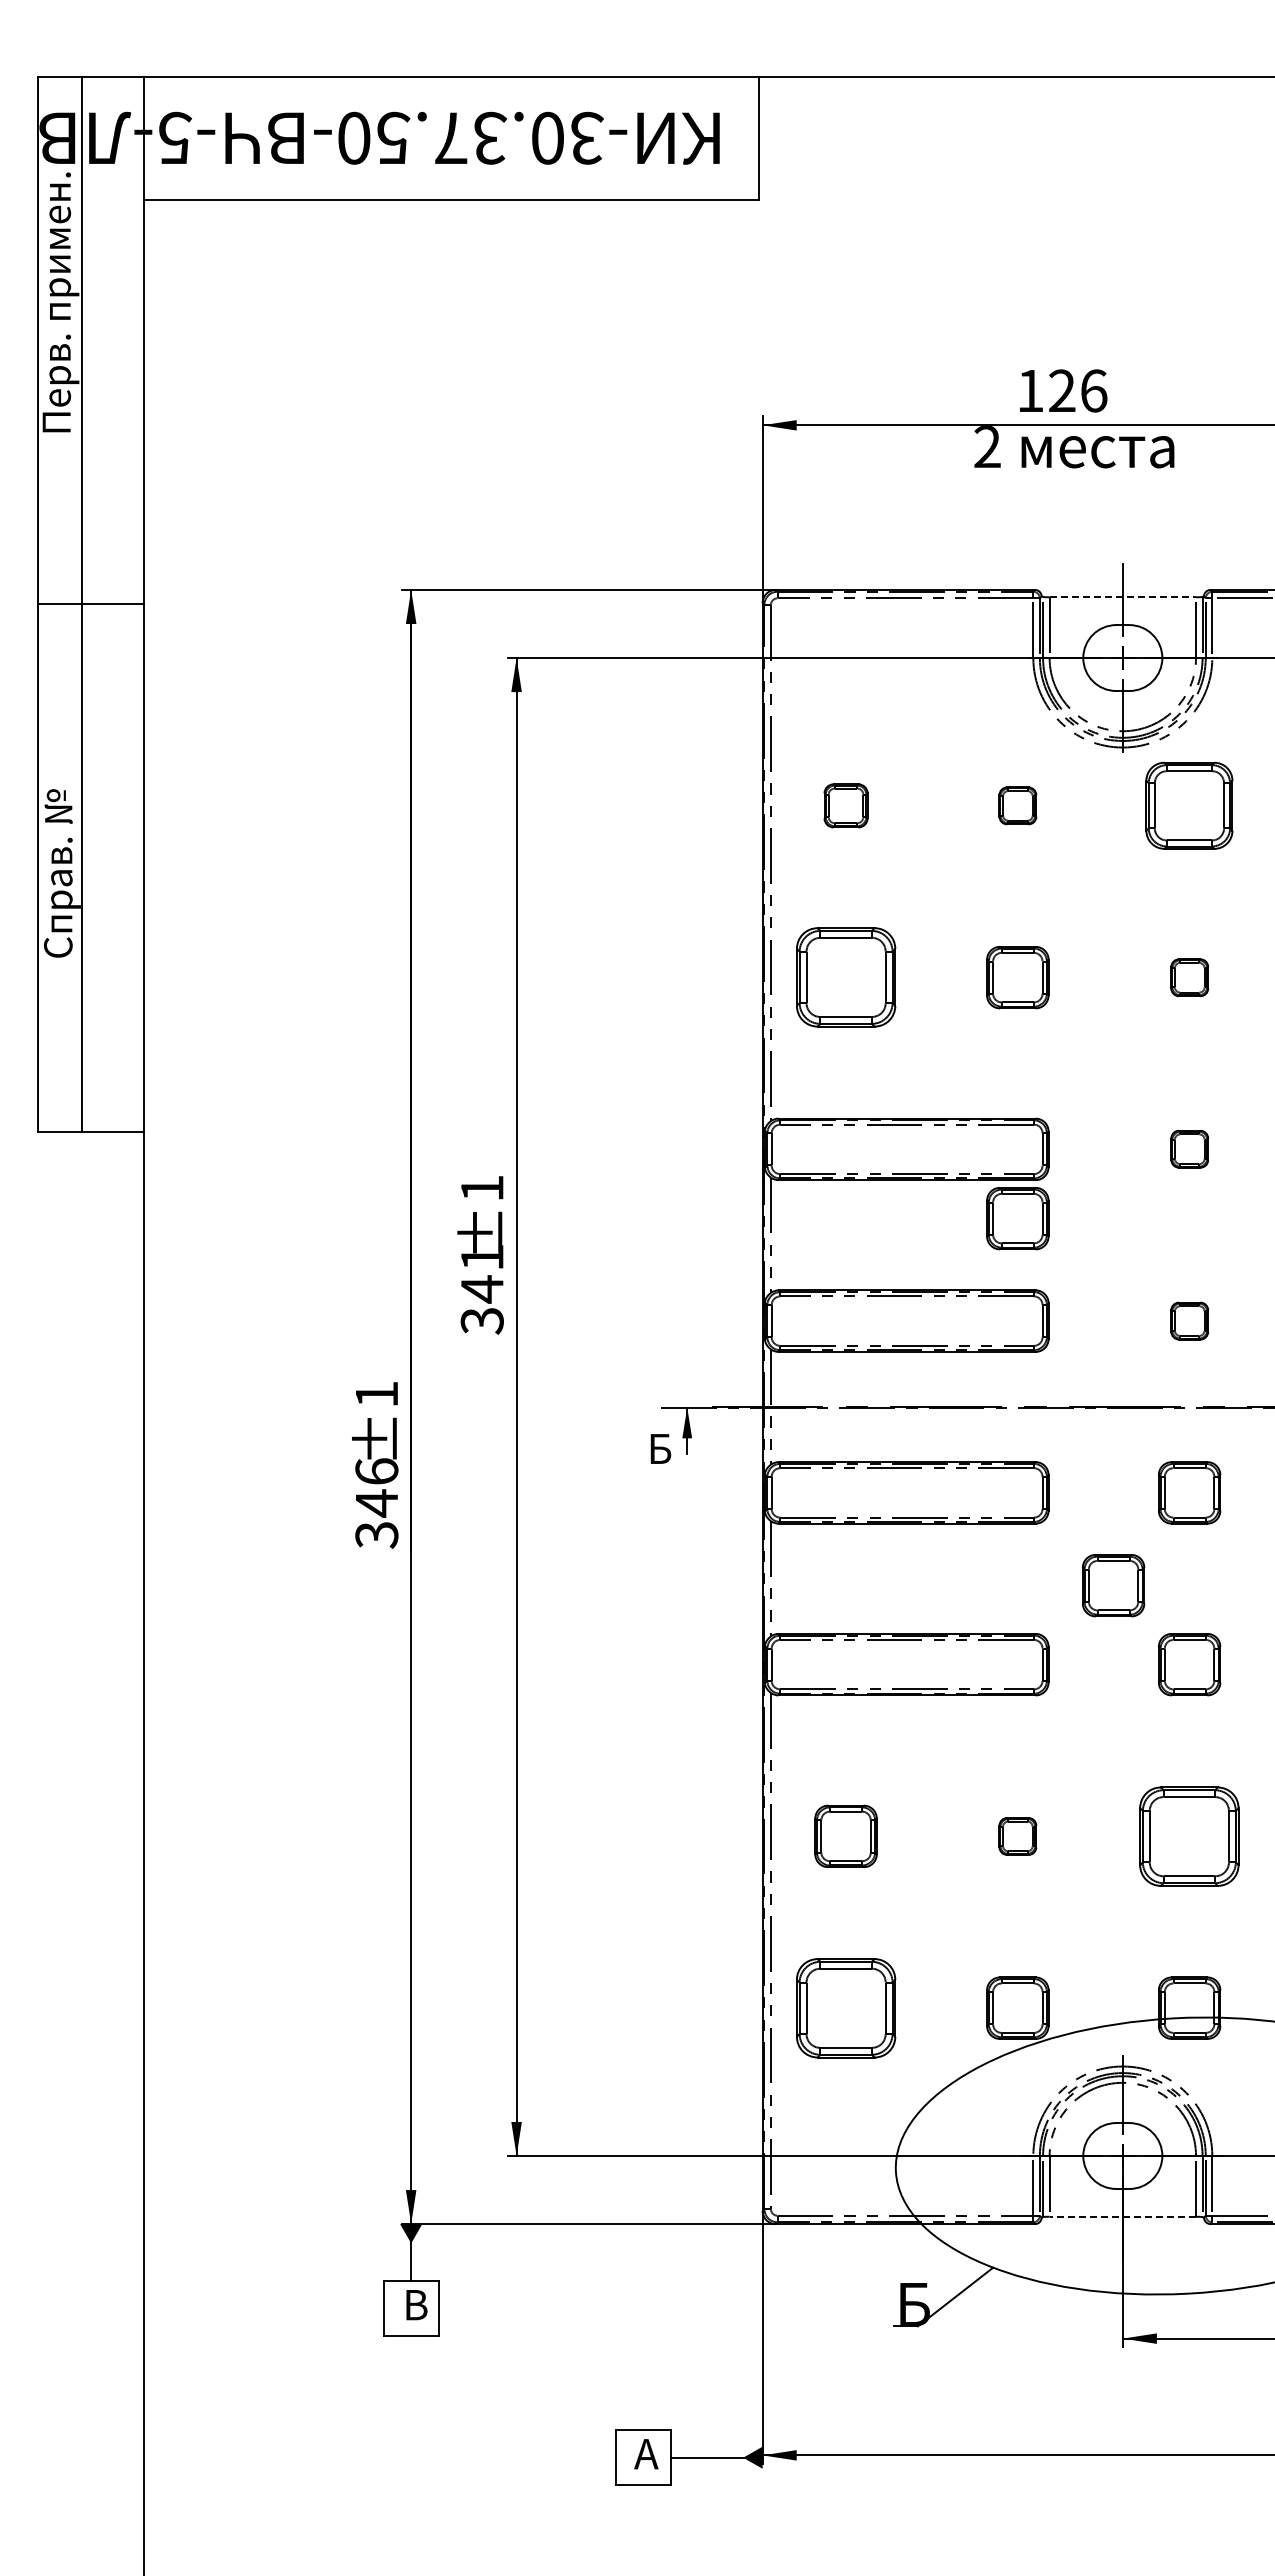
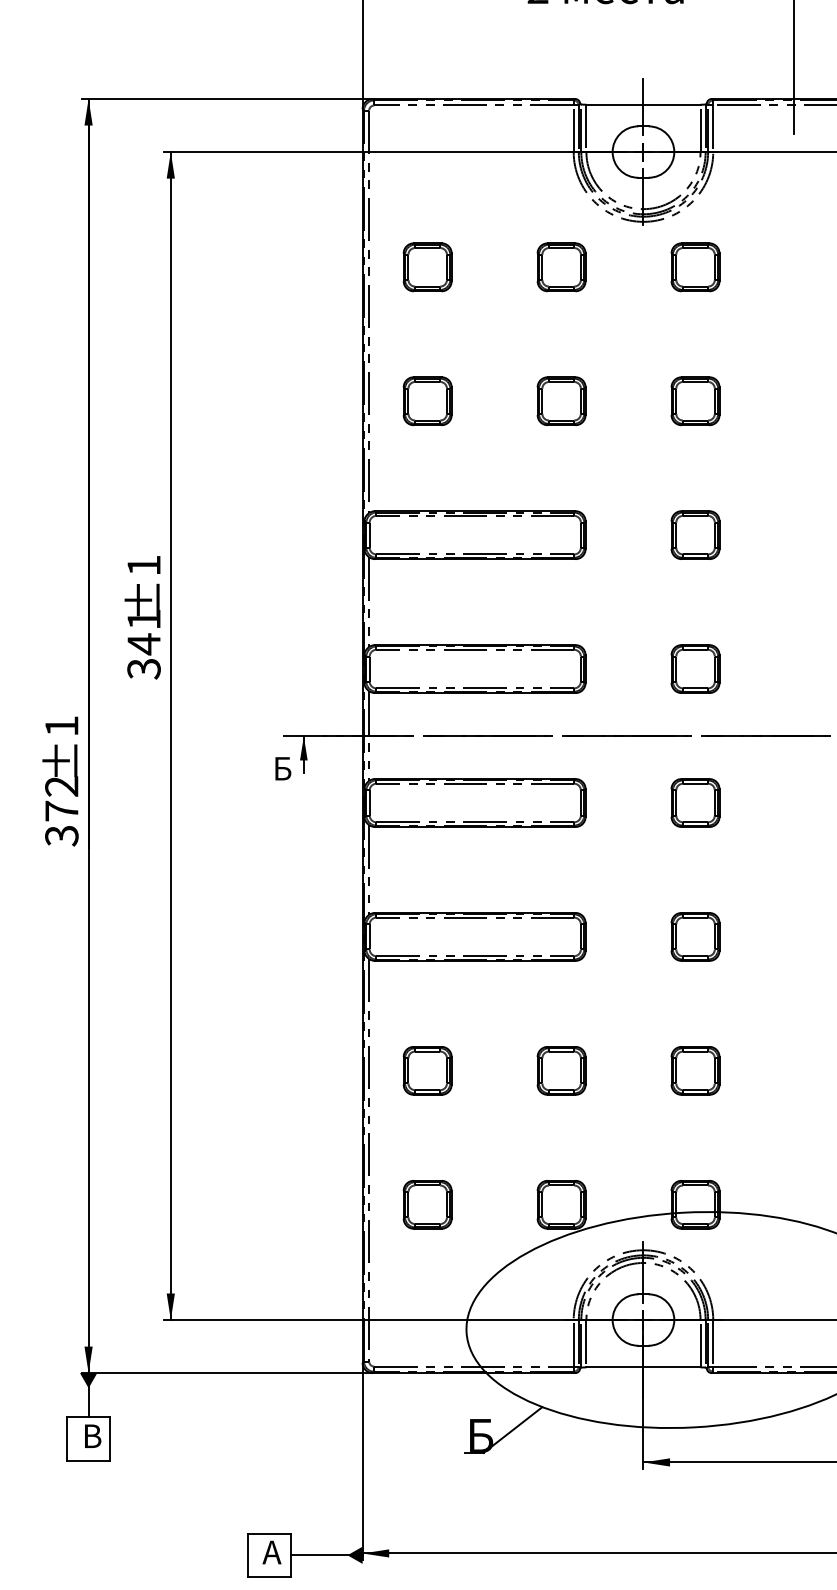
line: (1123, 597) -> (644, 104), dashed -> solid
part: (845, 805) -> (427, 267), size x1.43
part: (1017, 805) -> (561, 267), size x1.67
part: (1189, 805) -> (695, 267), size x0.71
part: (845, 977) -> (427, 401), size x0.62
part: (1189, 977) -> (695, 401), size x1.67
part: (1189, 1148) -> (695, 534), size x1.67
part: (1017, 1218) -> (561, 589), removed
part: (1189, 1320) -> (695, 668), size x1.67
text: (376, 1487) -> (61, 798), 346 -> 372
part: (1113, 1585) -> (636, 875), removed
part: (1189, 1835) -> (695, 1070), size x0.62
part: (1017, 1836) -> (561, 1070), size x1.67
part: (845, 2007) -> (427, 1204), size x0.62
line: (1122, 2216) -> (643, 1367), dashed -> solid

